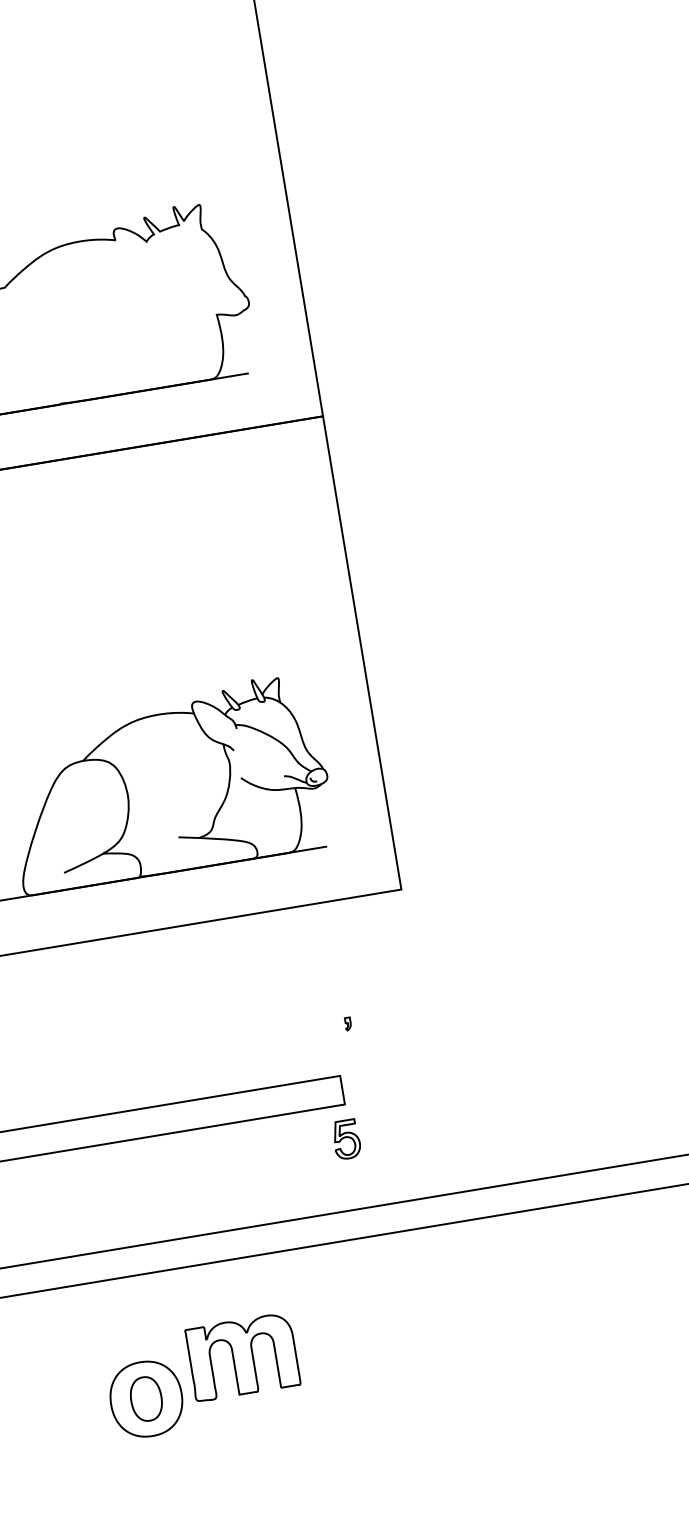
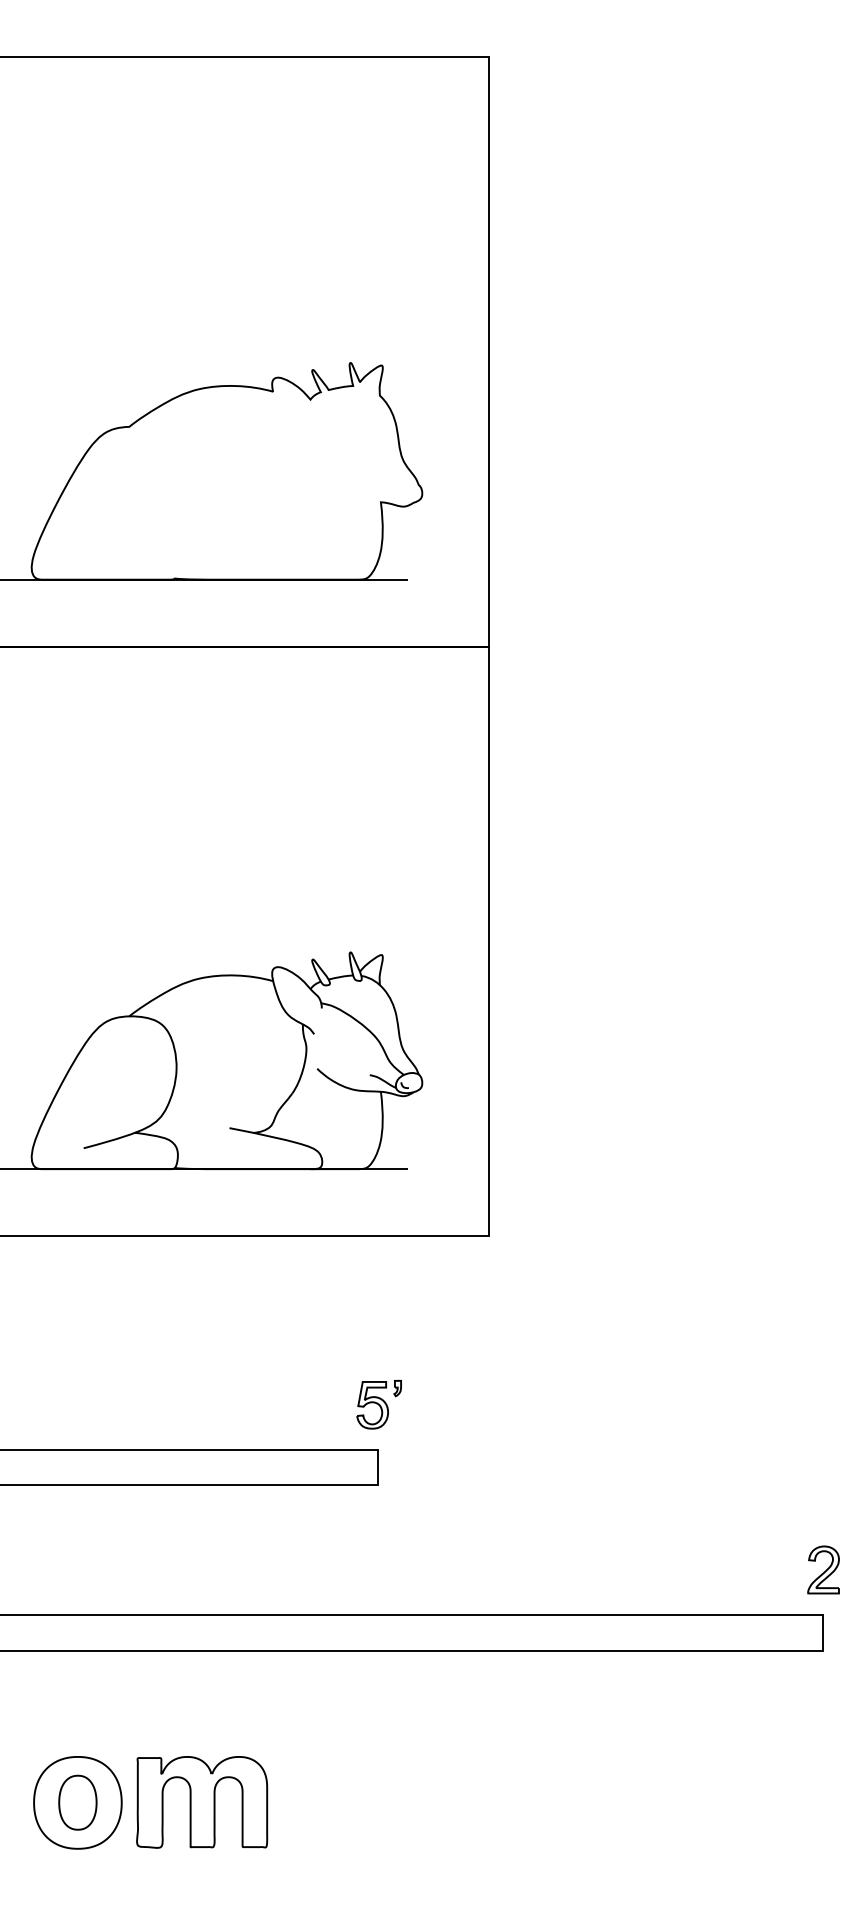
part: (346, 1139) -> (372, 1405), moved
part: (243, 1357) -> (202, 1802), moved

